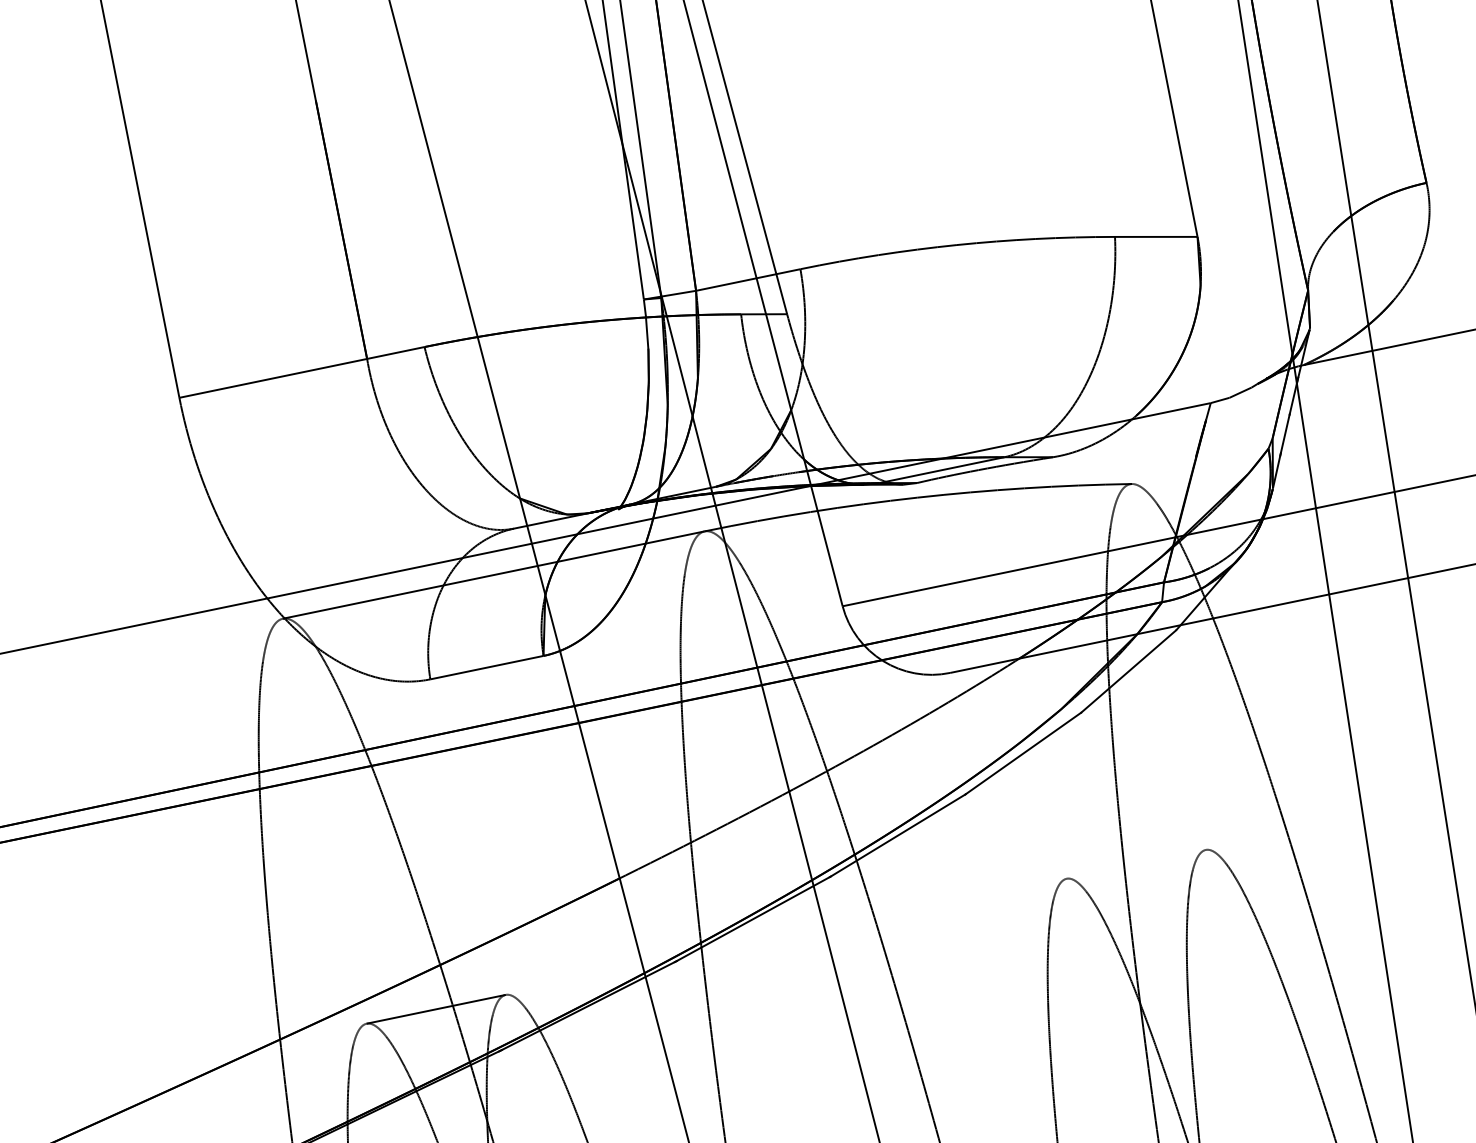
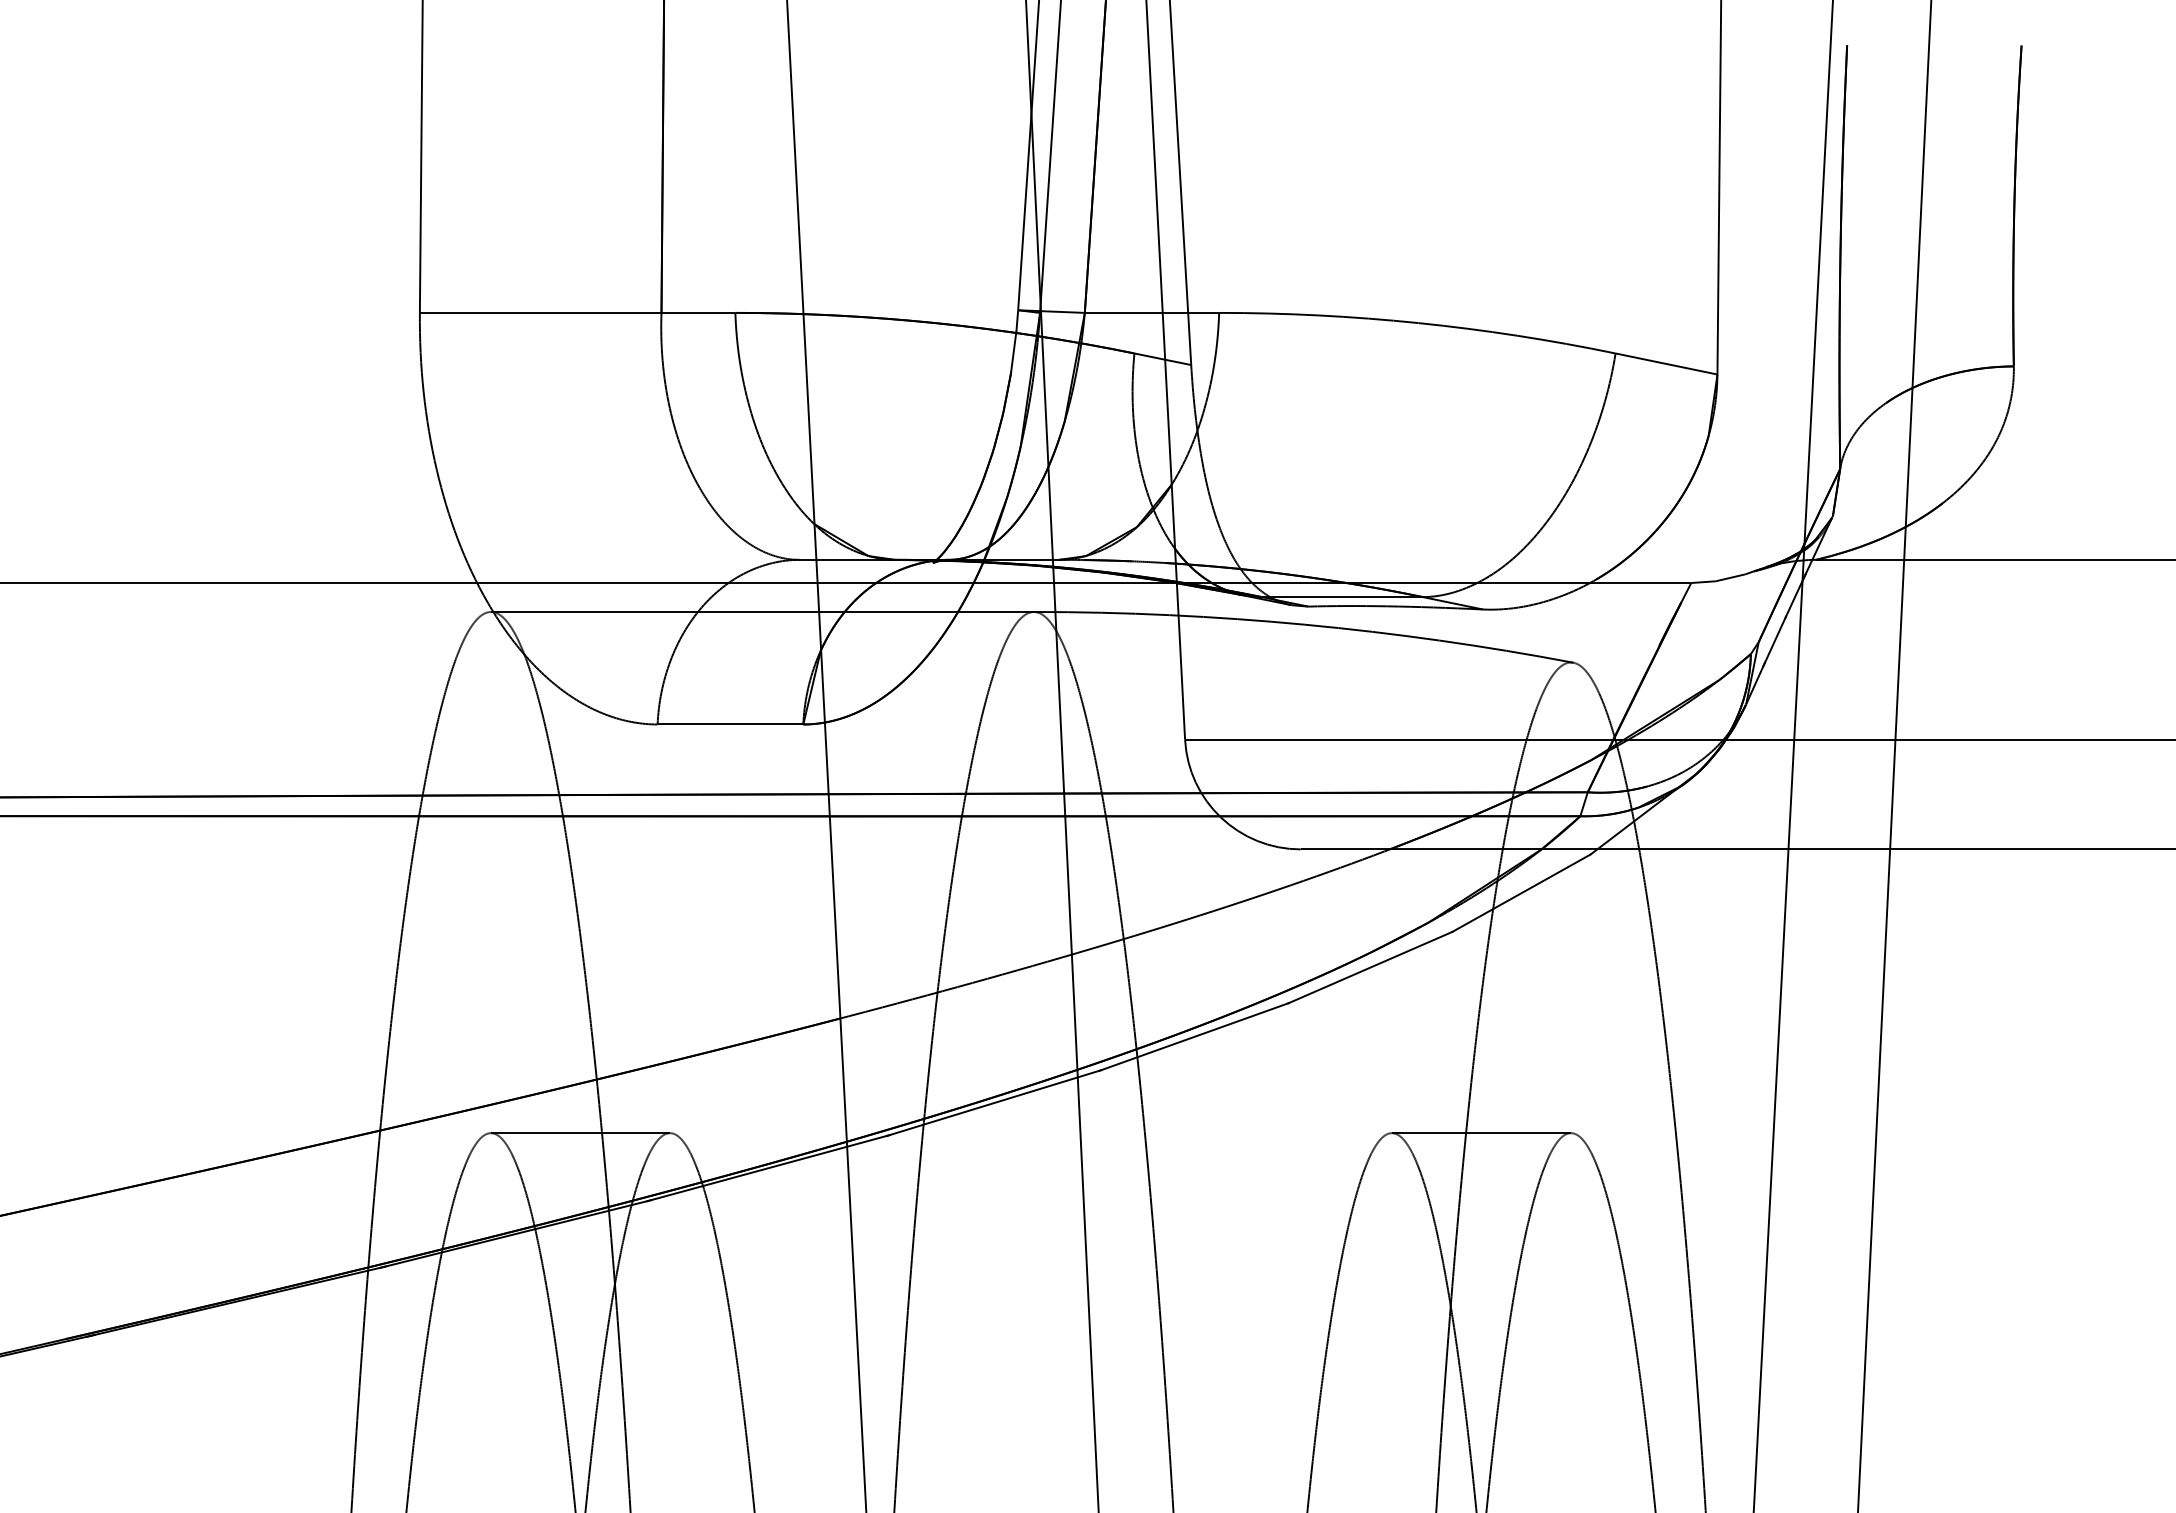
line: (1136, 864) -> (1481, 1133), added

